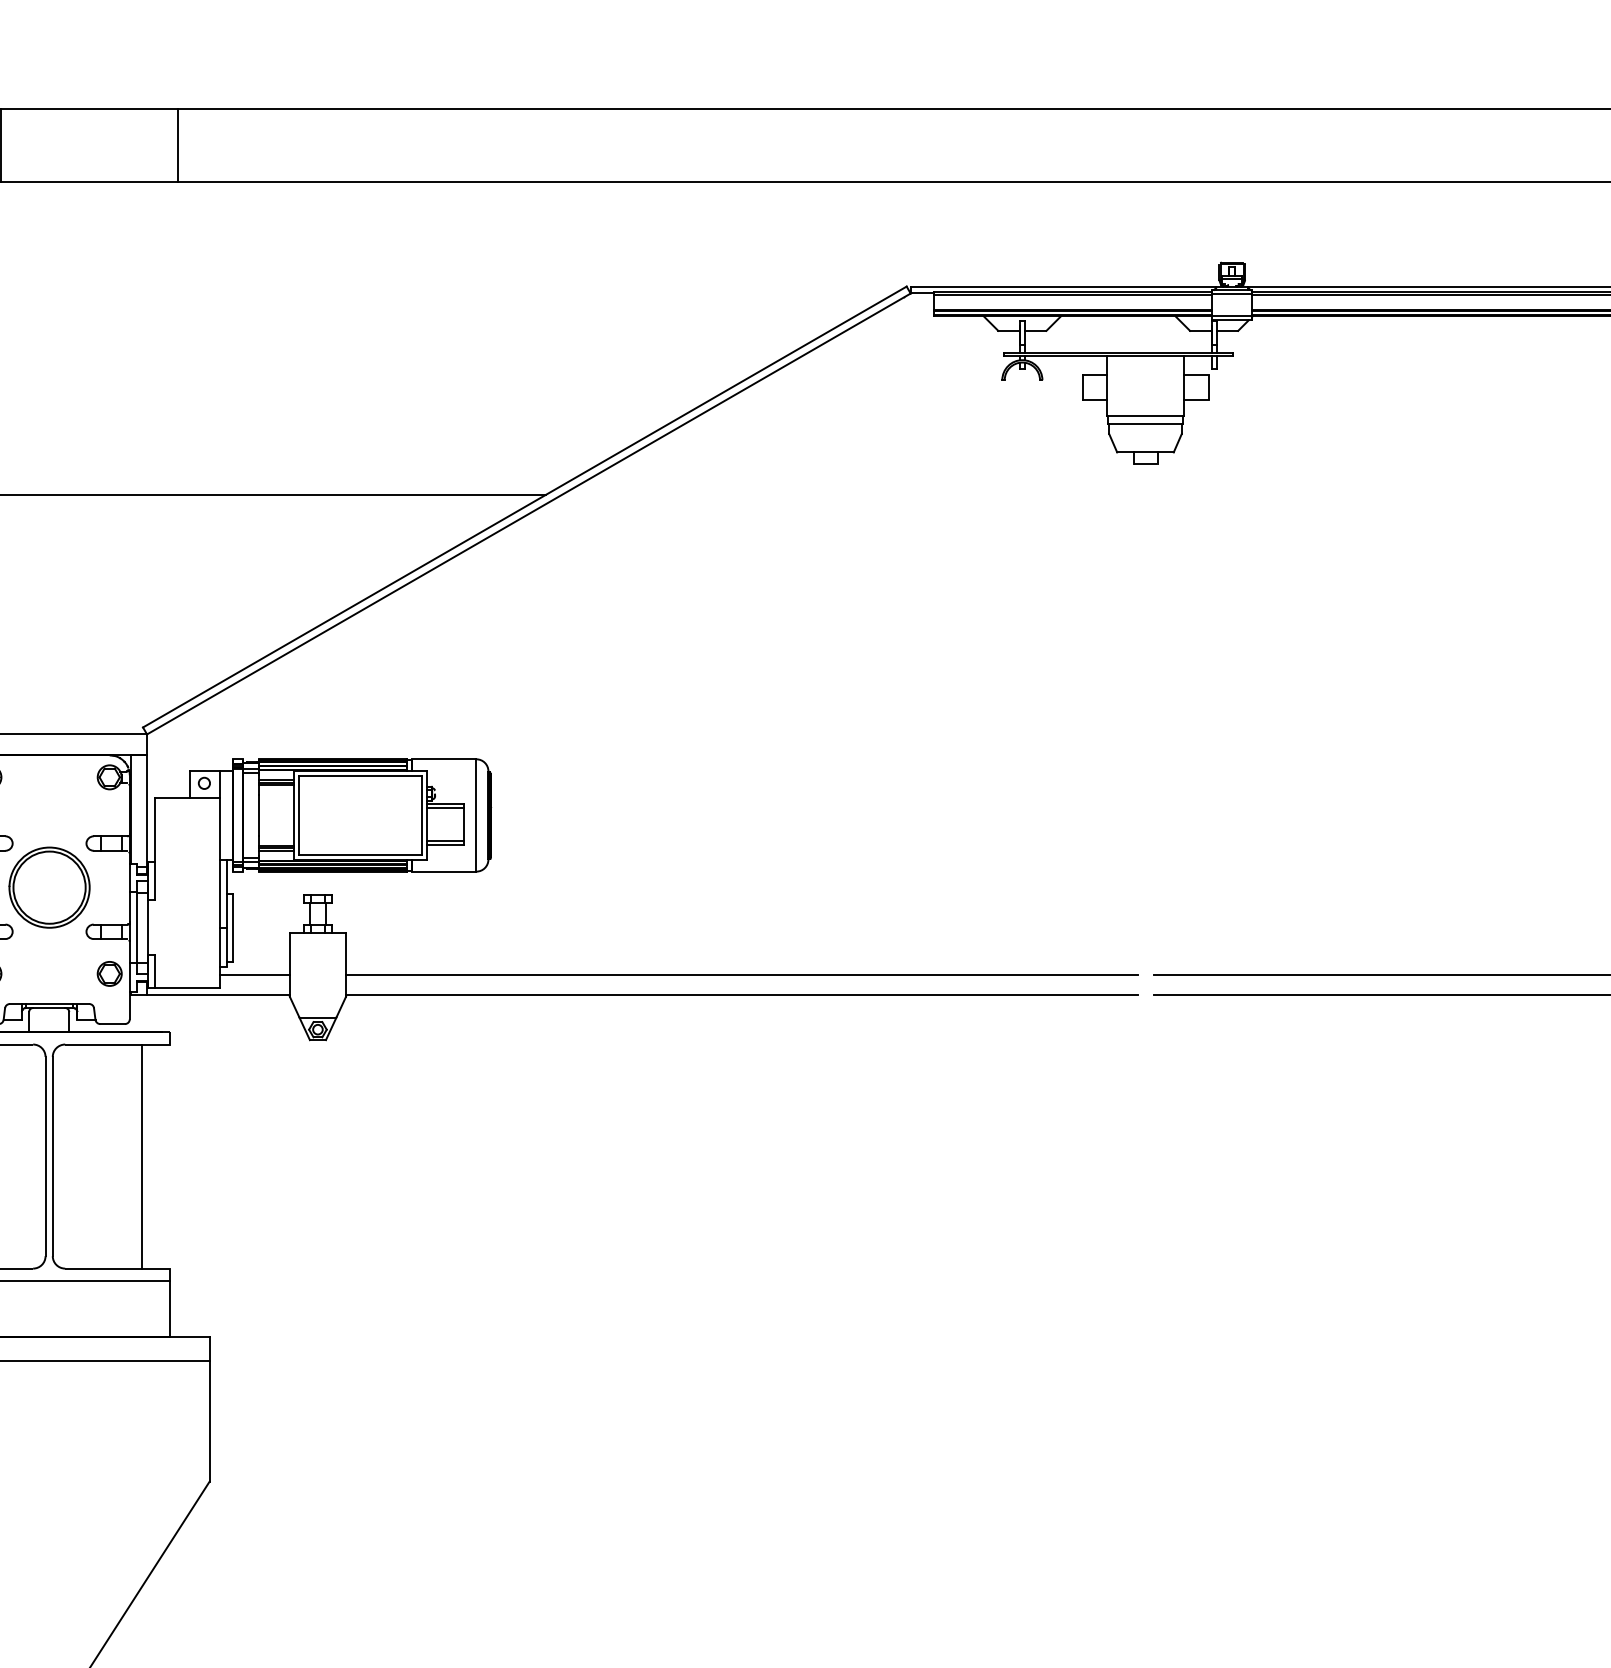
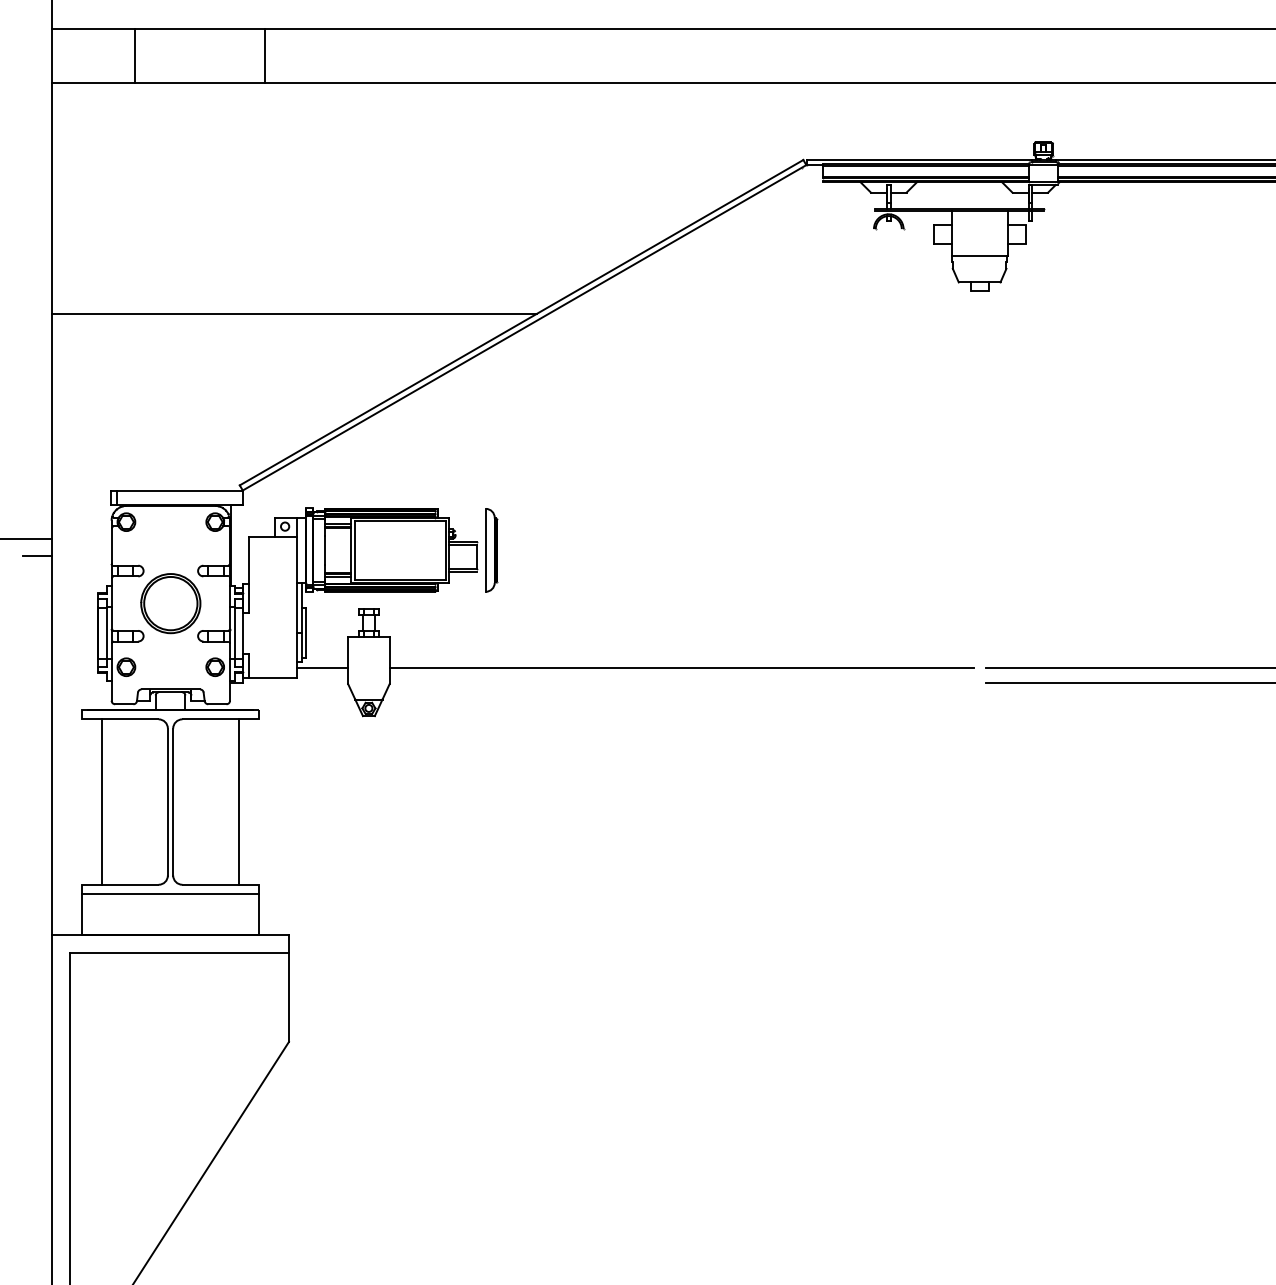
line: (1145, 424) -> (979, 261), removed
line: (443, 758) -> (461, 508), removed
line: (146, 810) -> (242, 546), removed
line: (443, 871) -> (461, 591), removed
line: (218, 994) -> (295, 682), removed
line: (741, 994) -> (681, 682), removed

